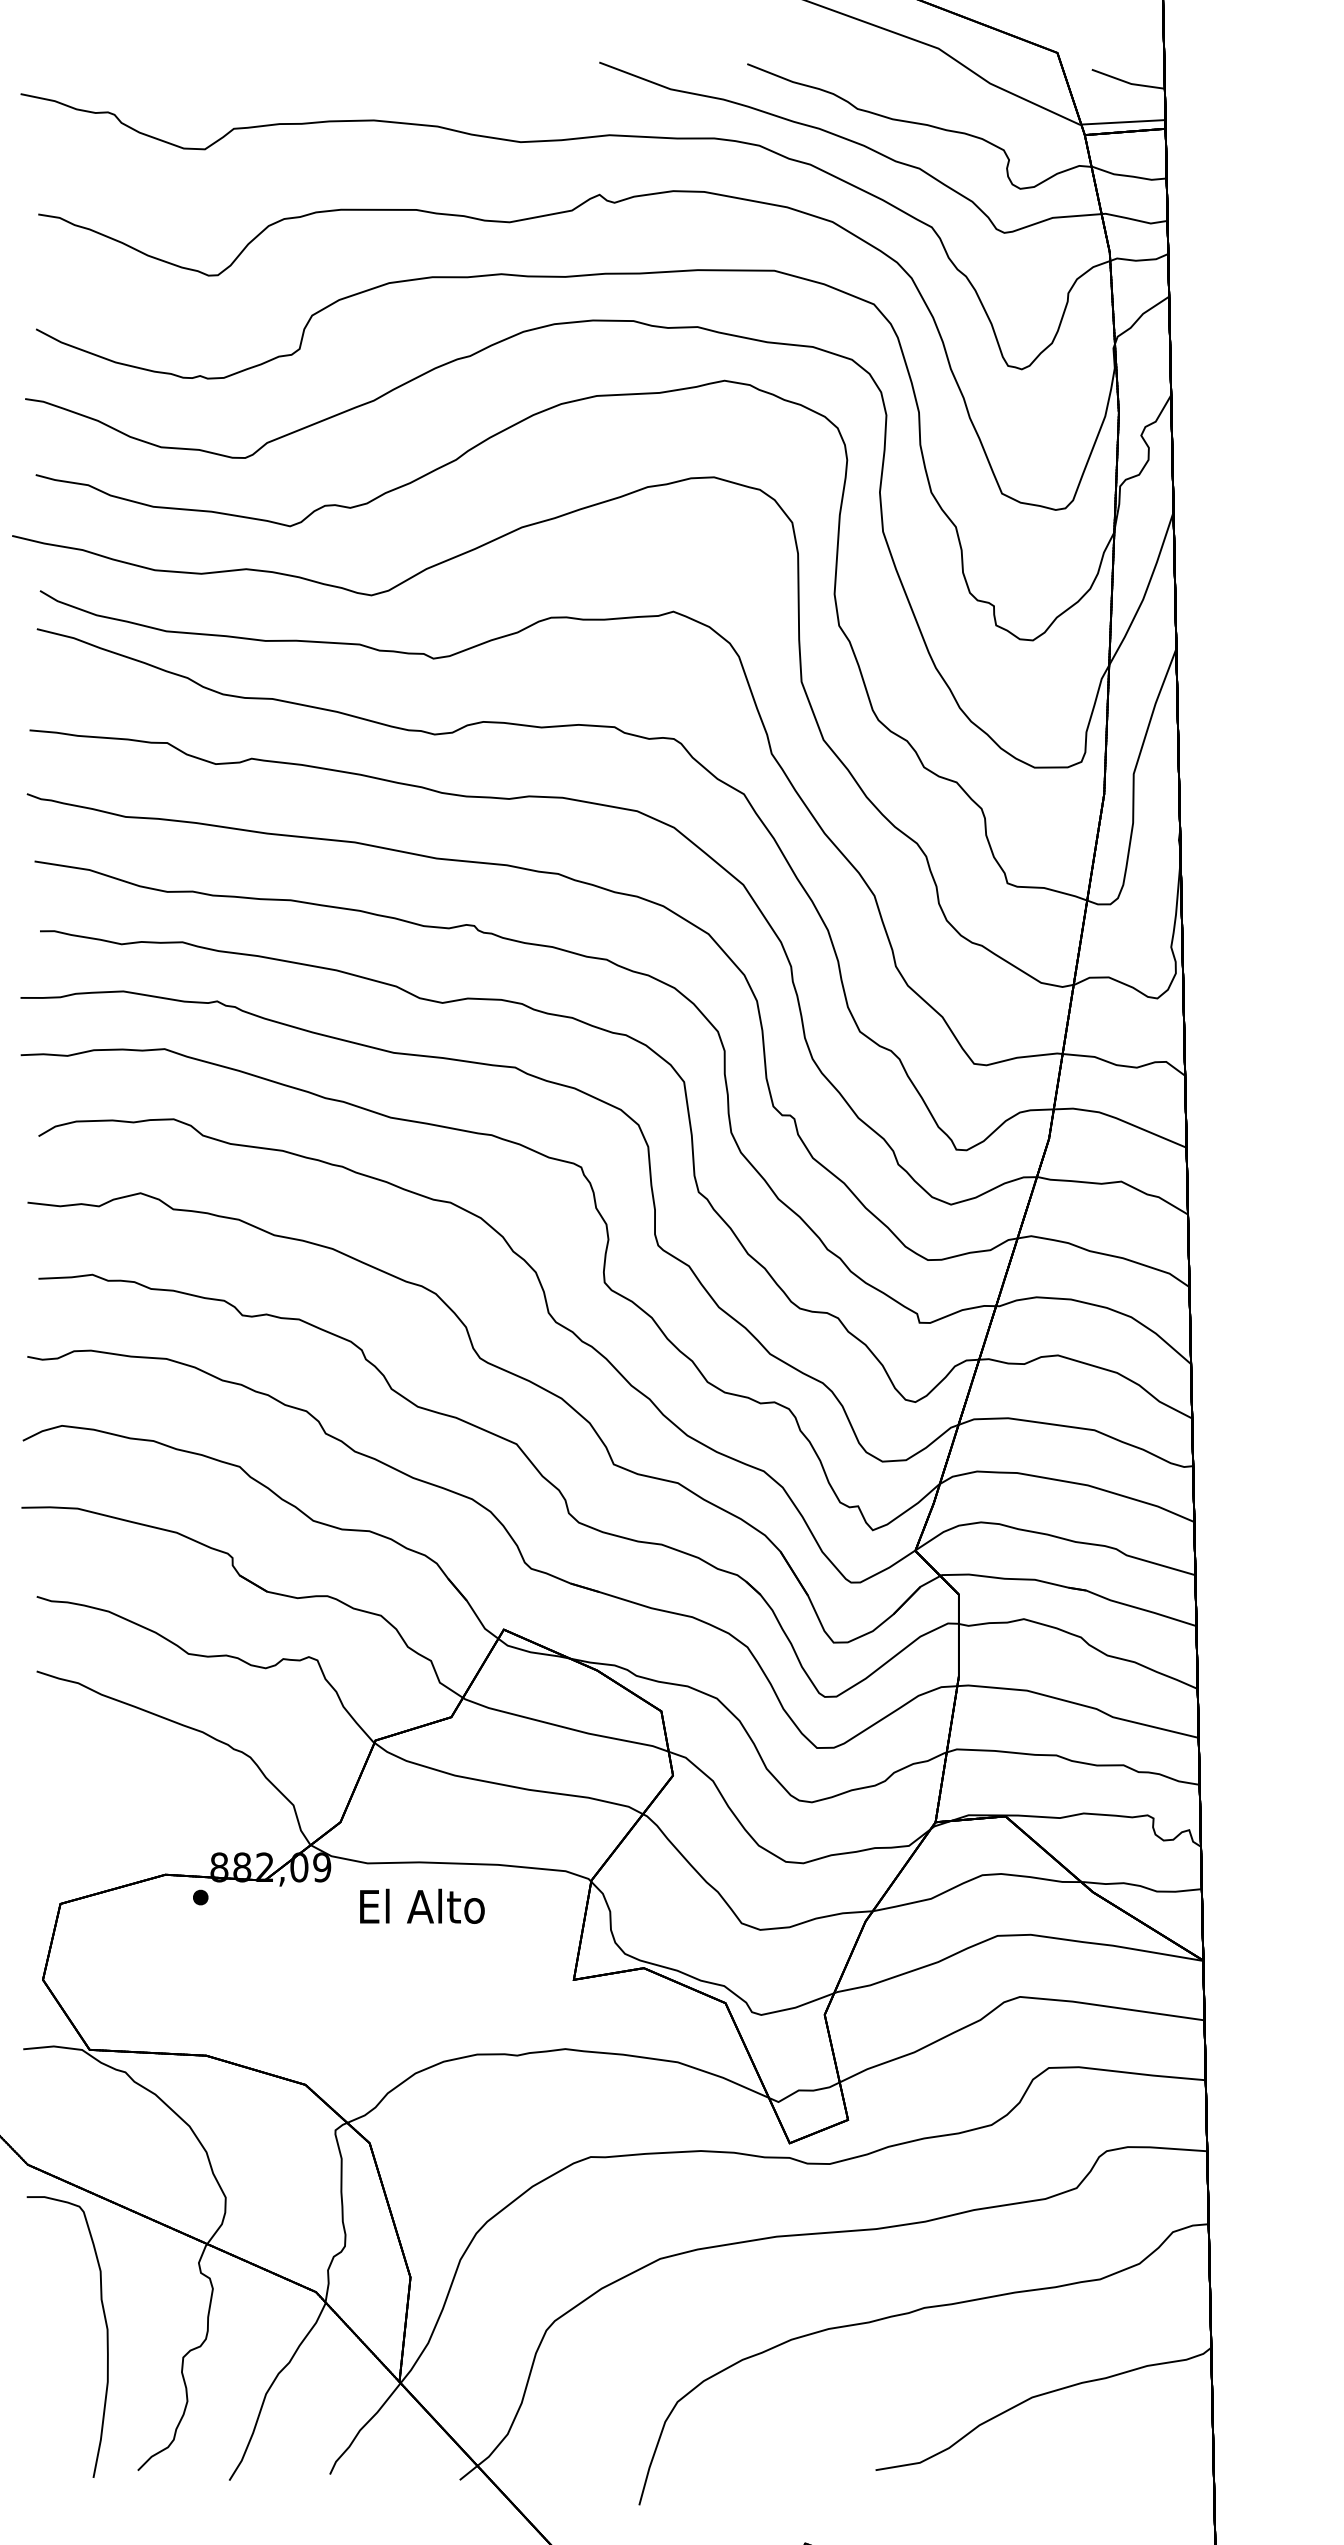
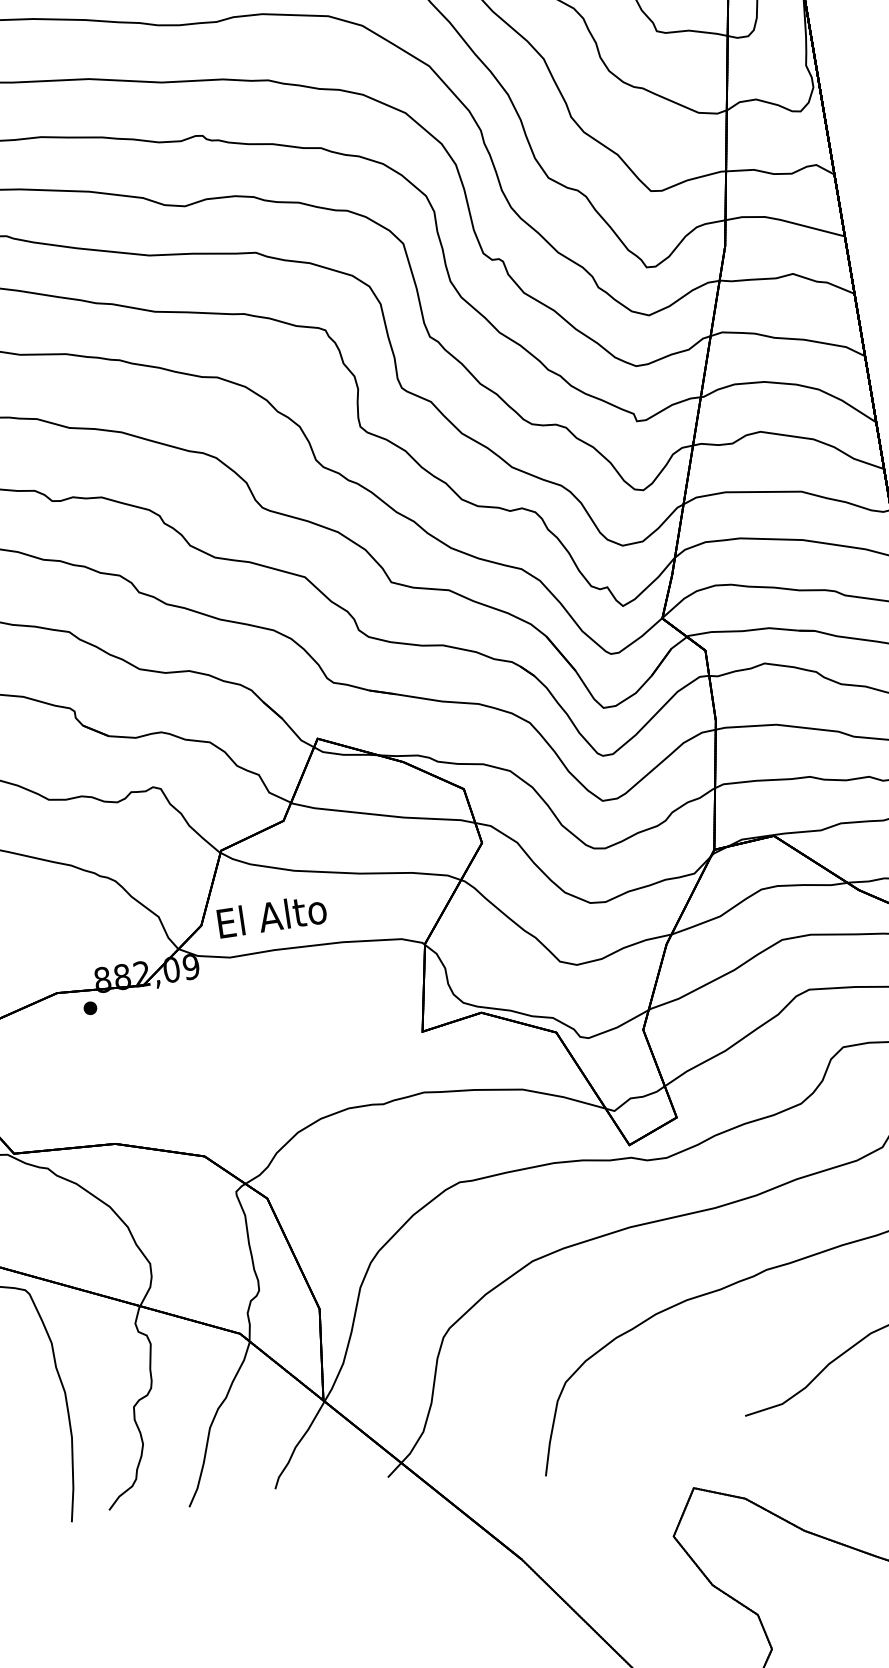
text: (422, 1905) -> (272, 915), moved

